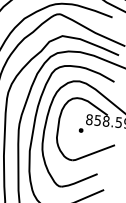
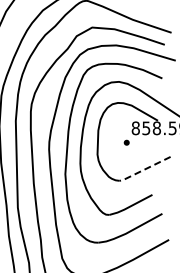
line: (93, 153) -> (144, 169), solid -> dashed

